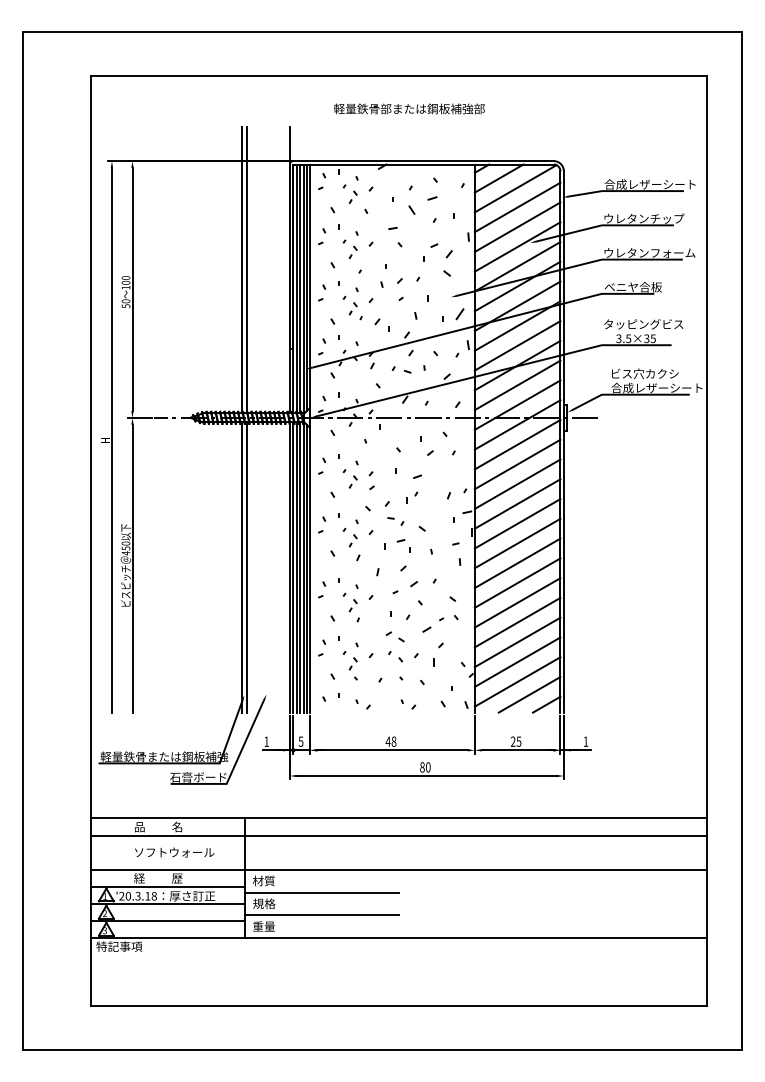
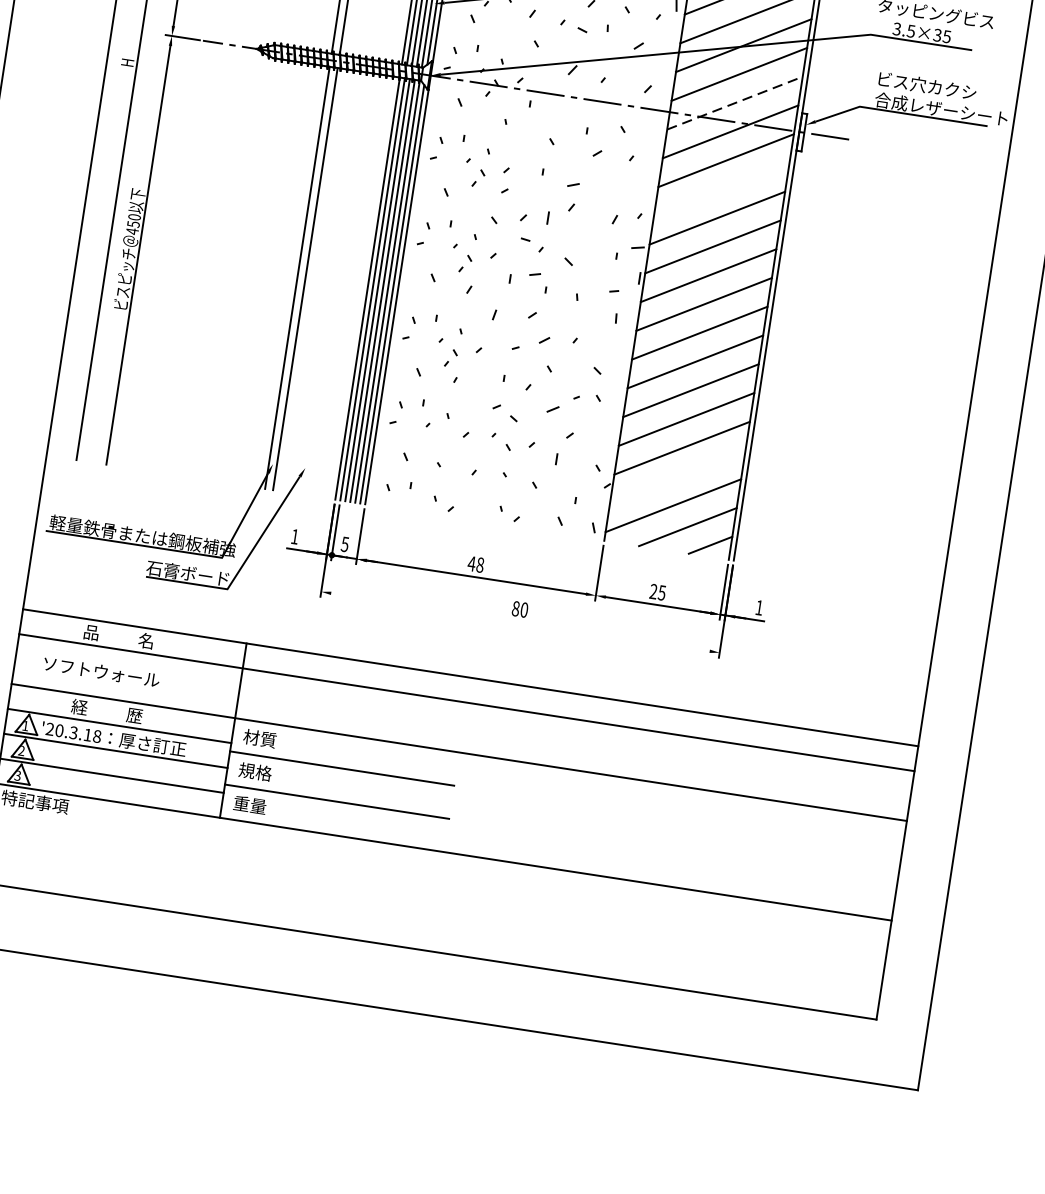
line: (518, 404) -> (736, 102), solid -> dashed
line: (517, 464) -> (721, 189), removed
part: (412, 497) -> (561, 214), size x1.6
line: (517, 661) -> (677, 475), removed
part: (352, 663) -> (437, 442), removed
line: (426, 775) -> (519, 621), removed
text: (174, 852) -> (101, 672), moved

